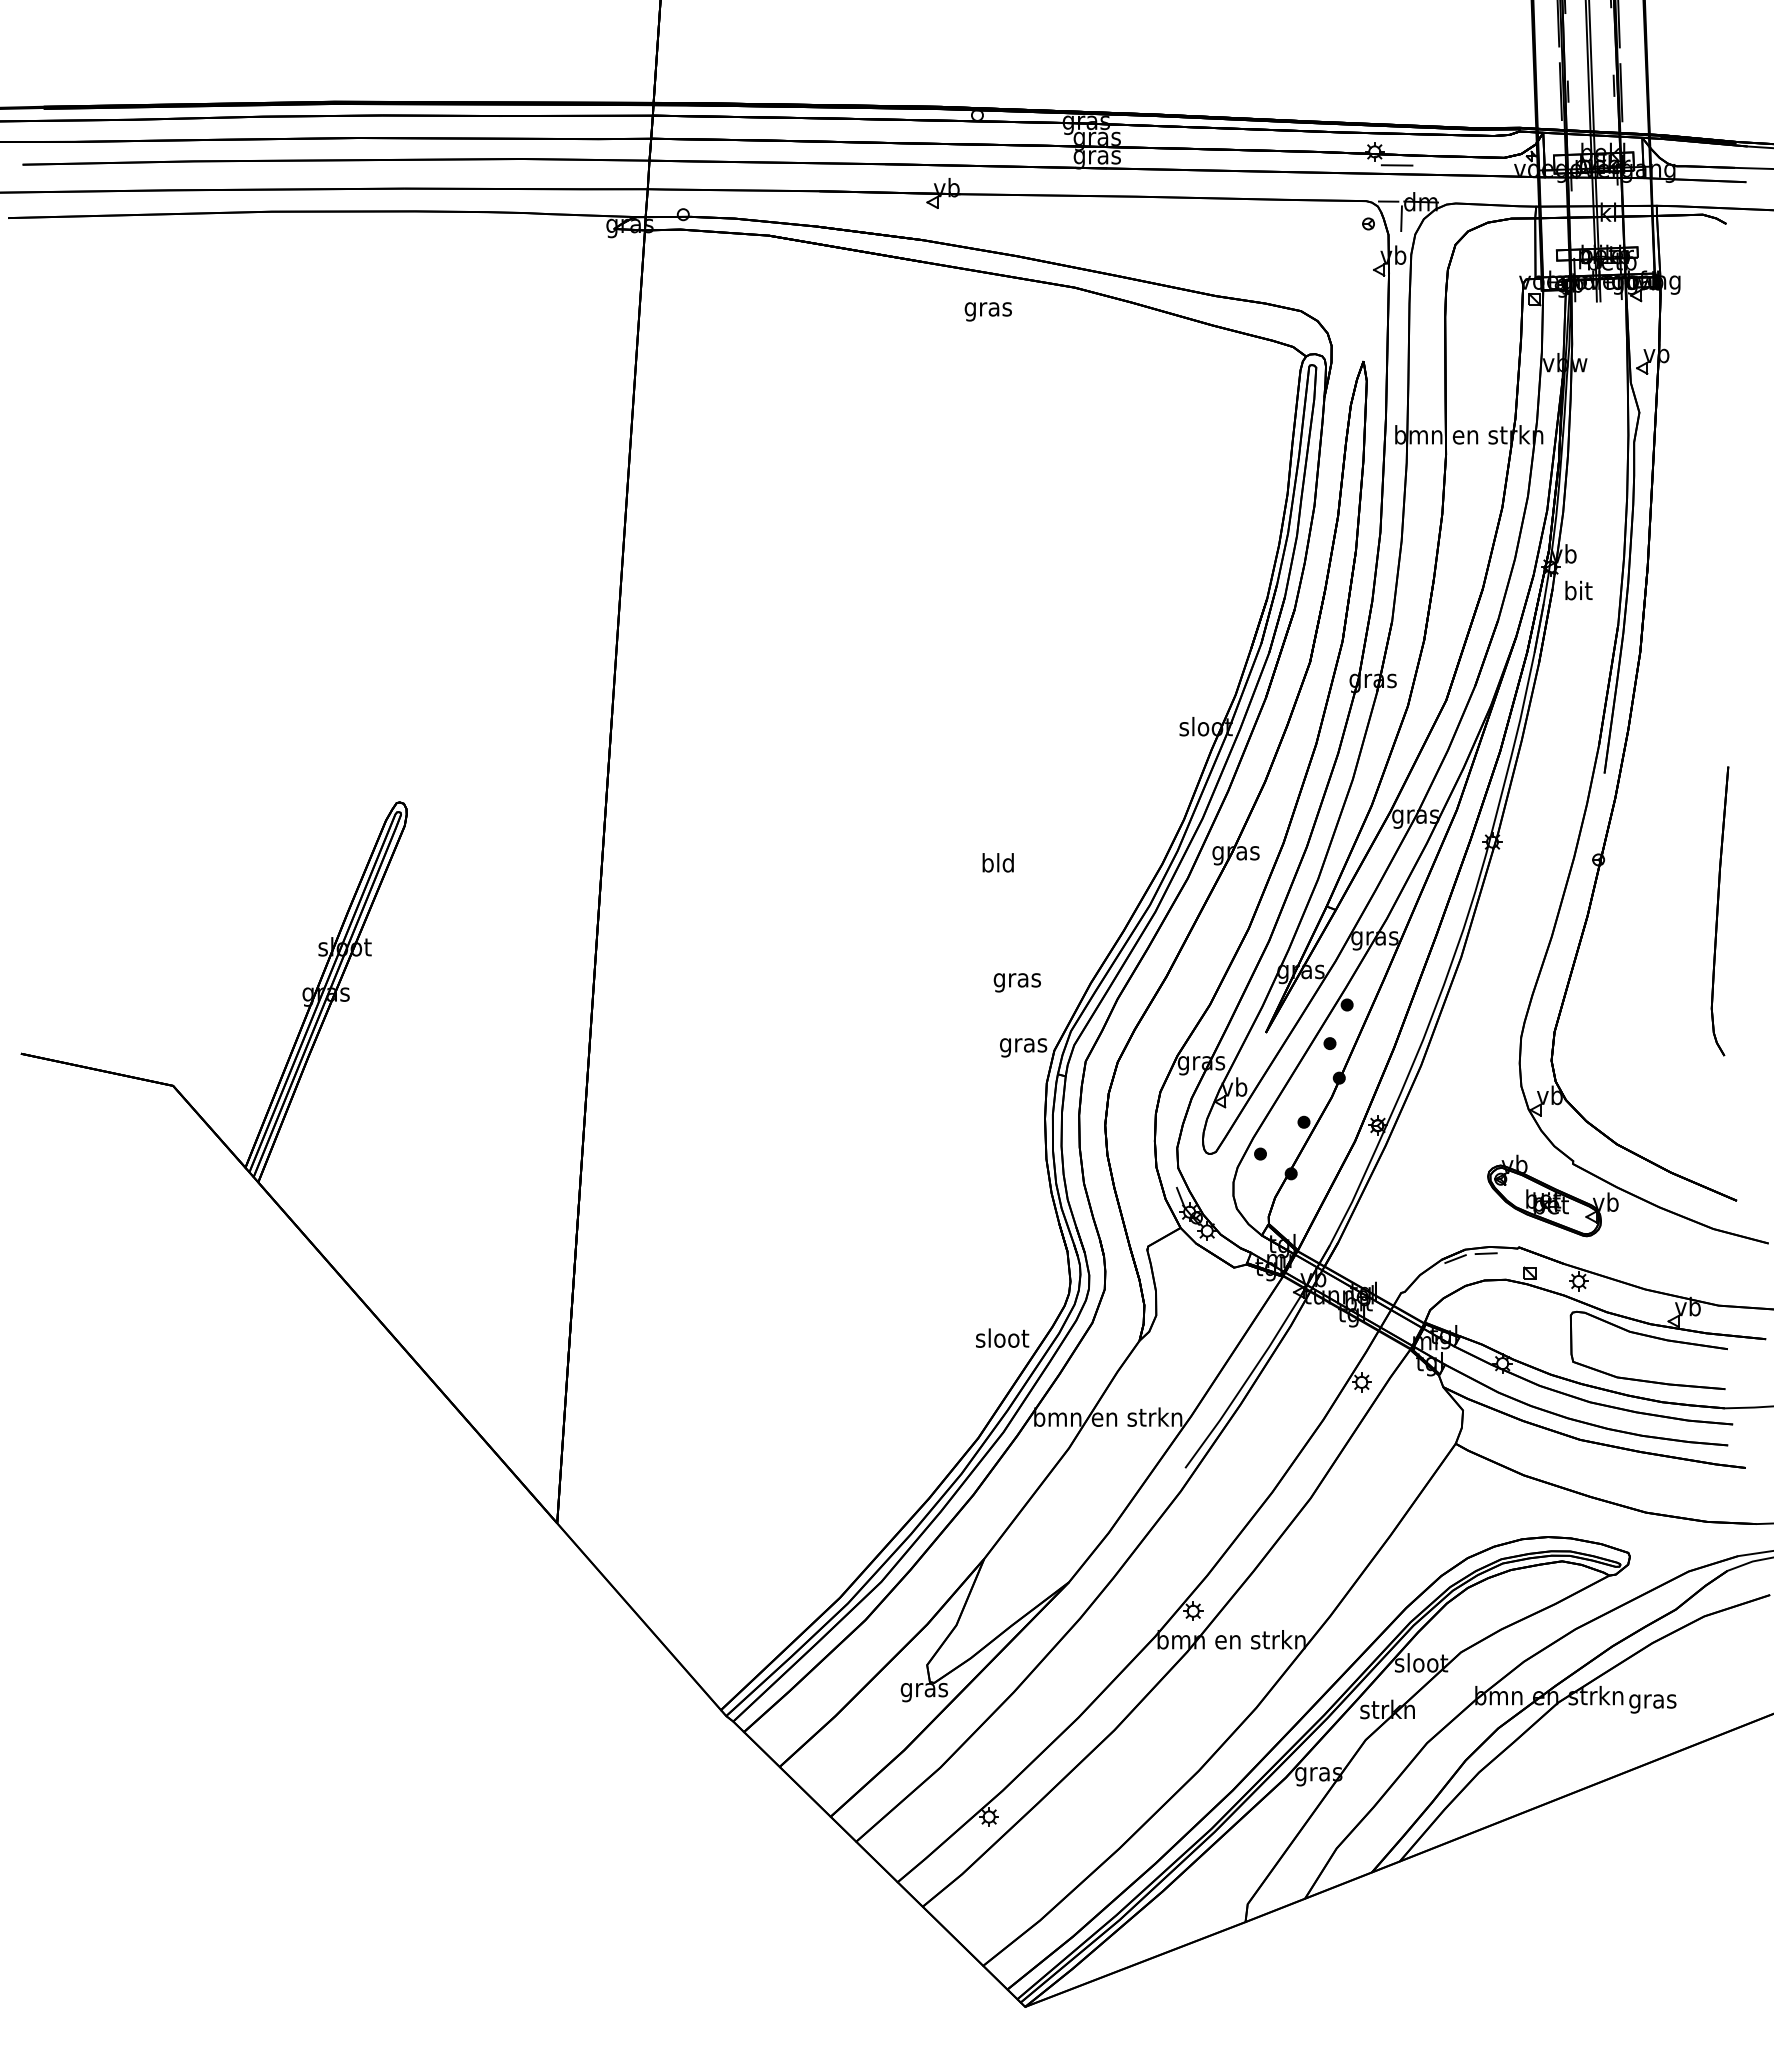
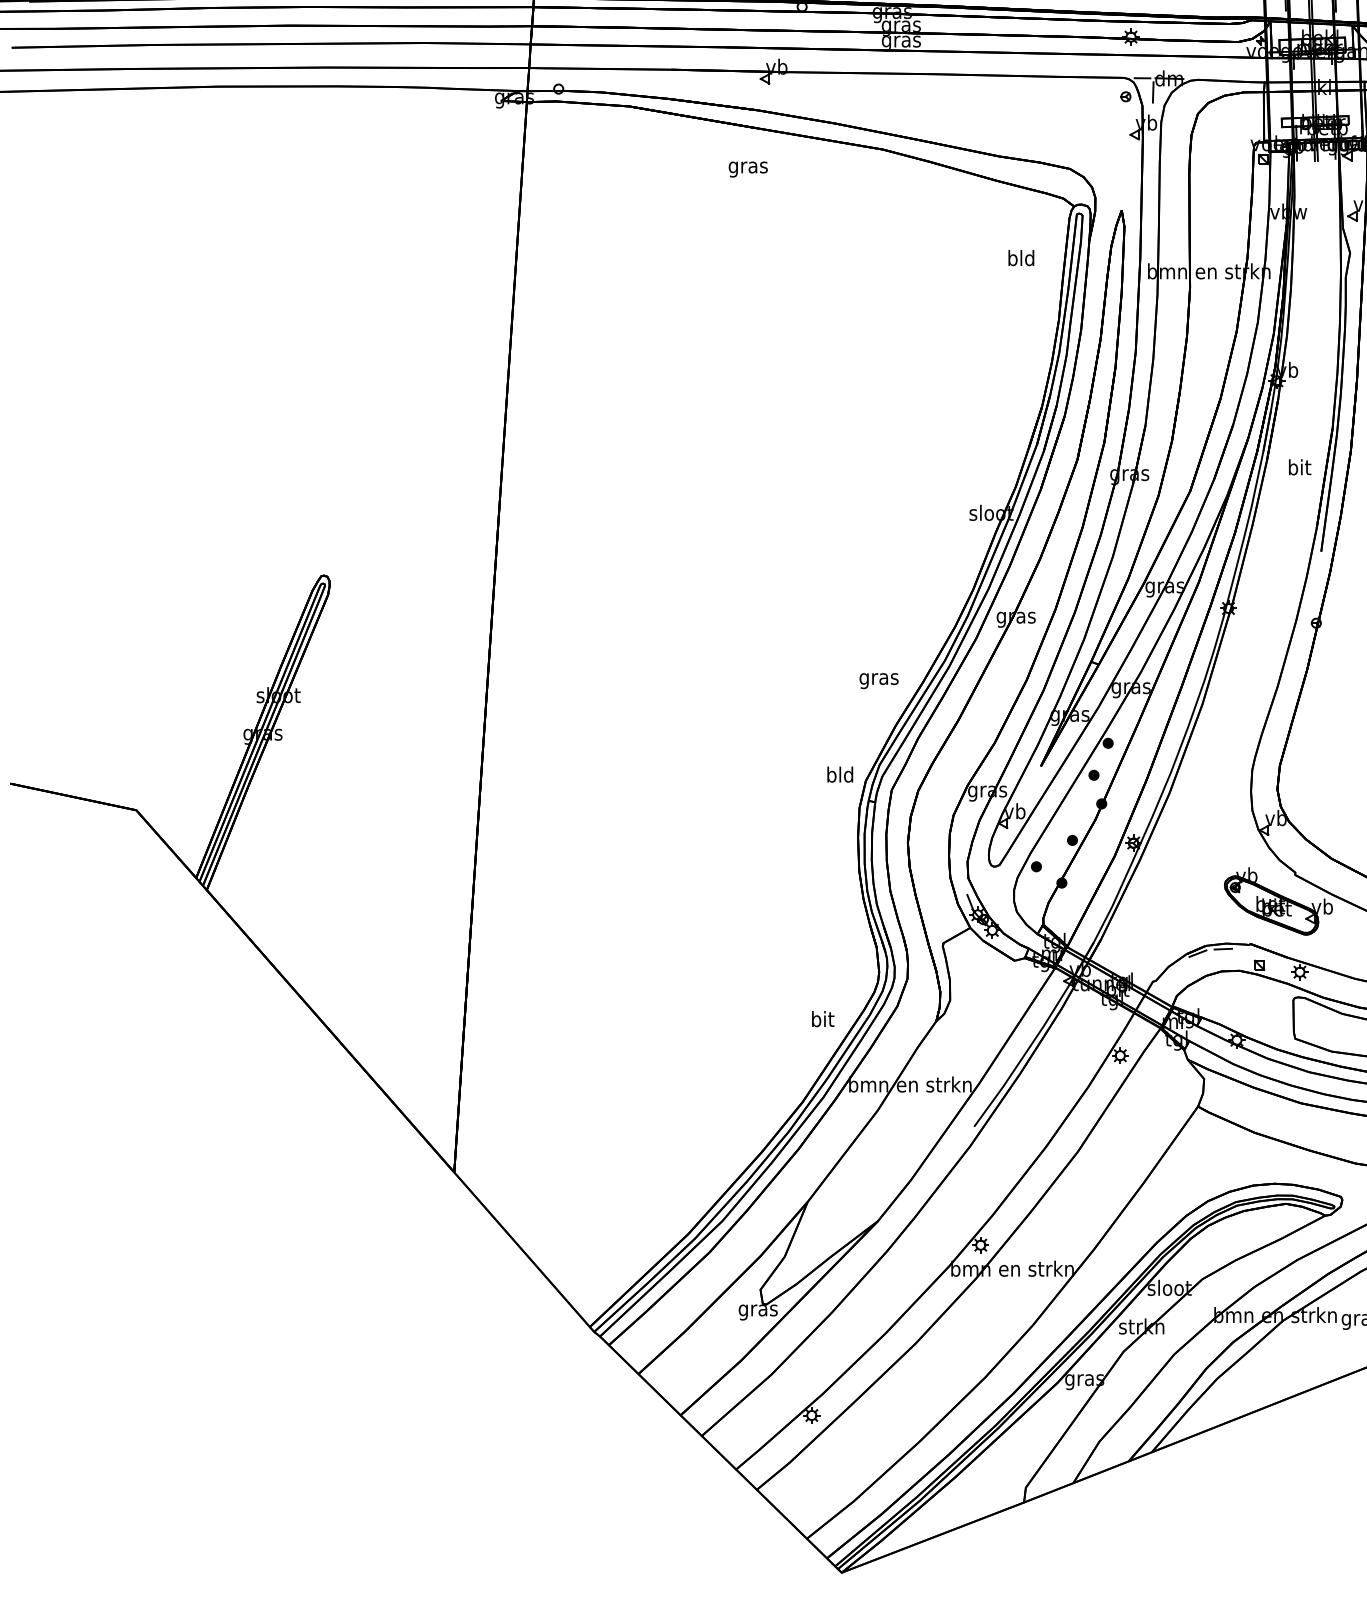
line: (1396, 165) -> (1149, 48), removed
text: (987, 311) -> (747, 169), moved
text: (1578, 590) -> (1299, 467), moved
text: (997, 862) -> (1020, 257), moved
text: (1016, 982) -> (878, 680), moved
text: (1023, 1045) -> (840, 776), gras -> bld
text: (1002, 1337) -> (822, 1018), sloot -> bit

